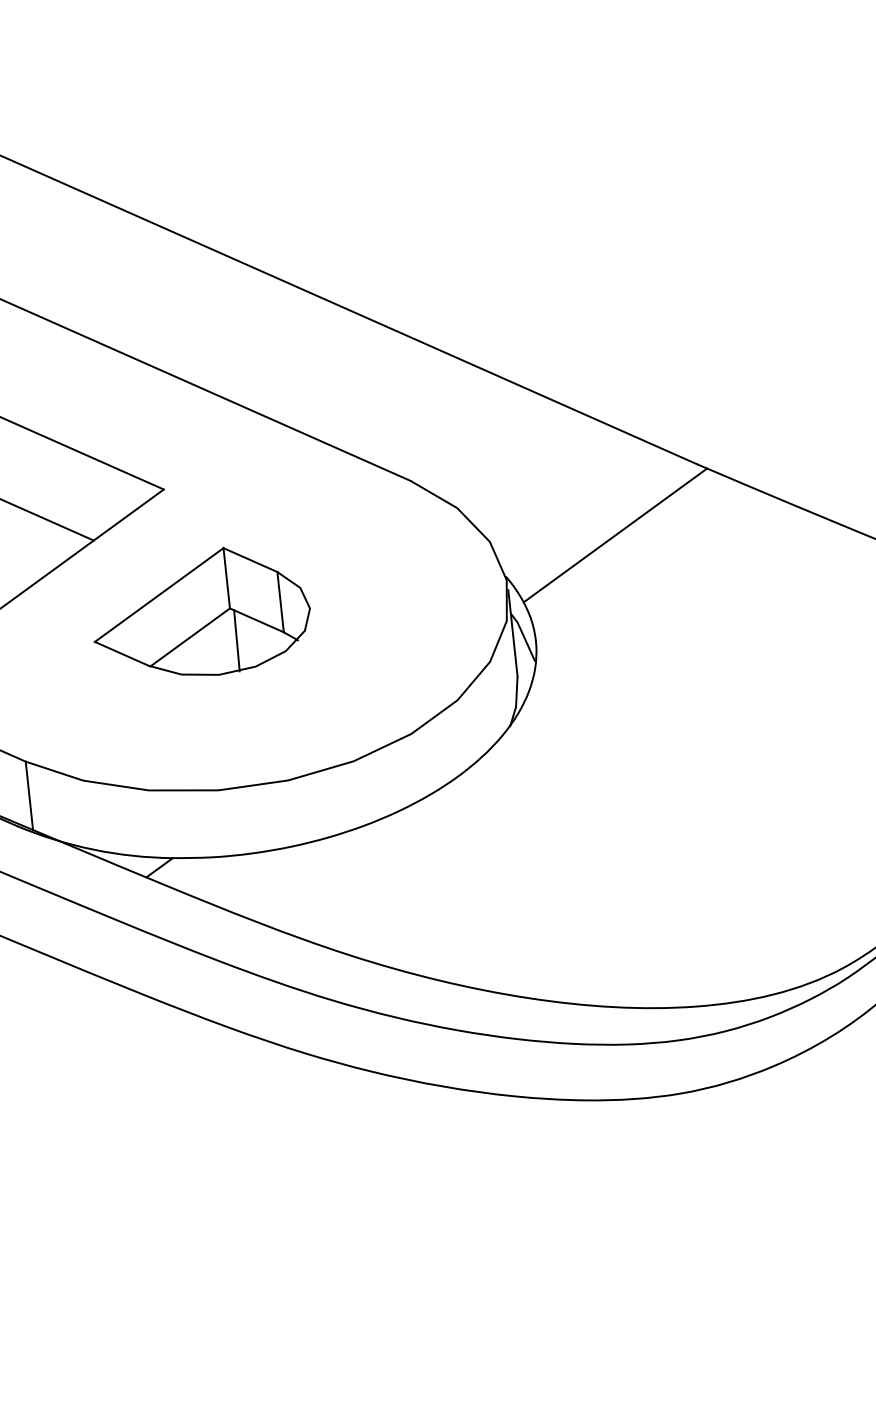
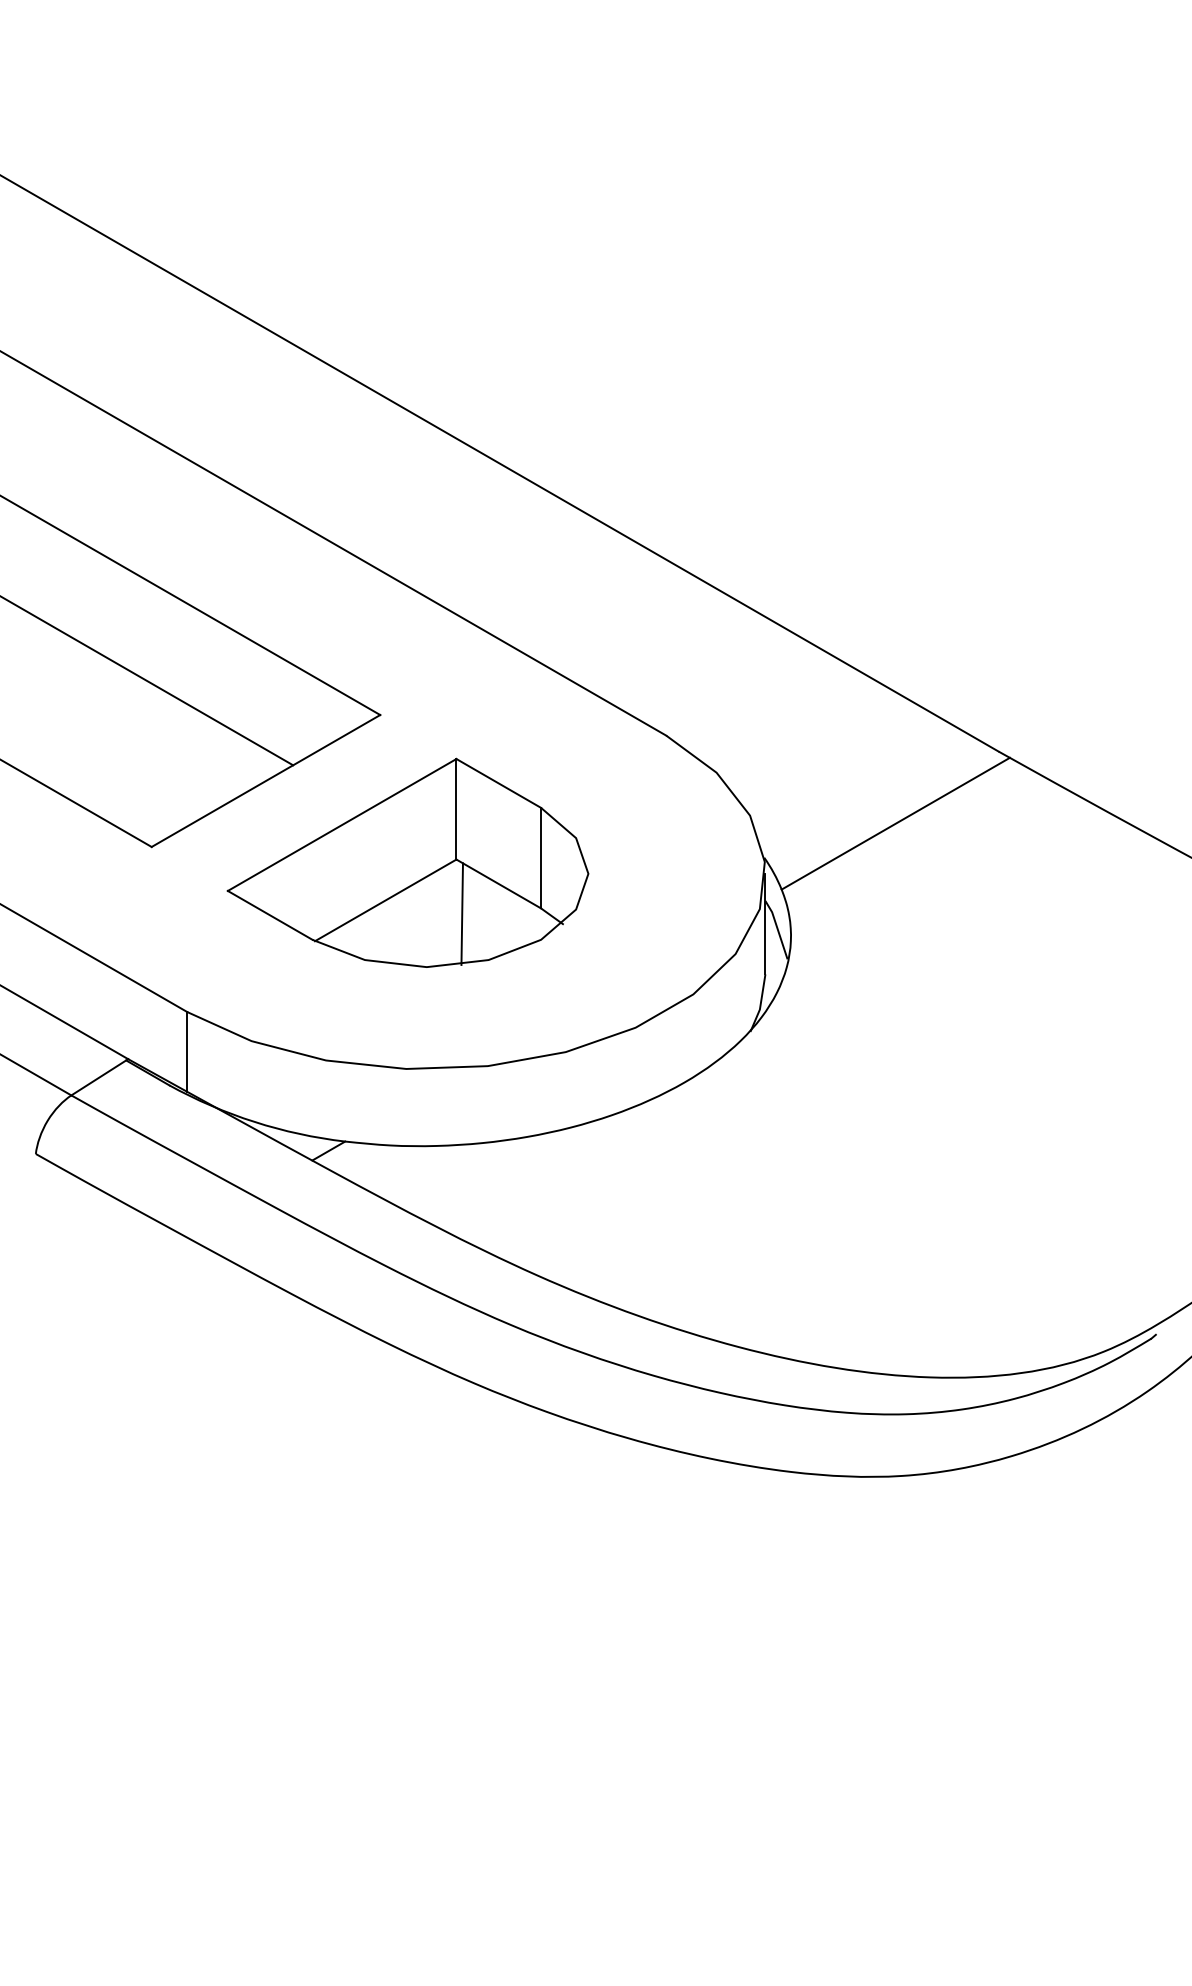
part: (200, 613) -> (407, 862), size x1.43

